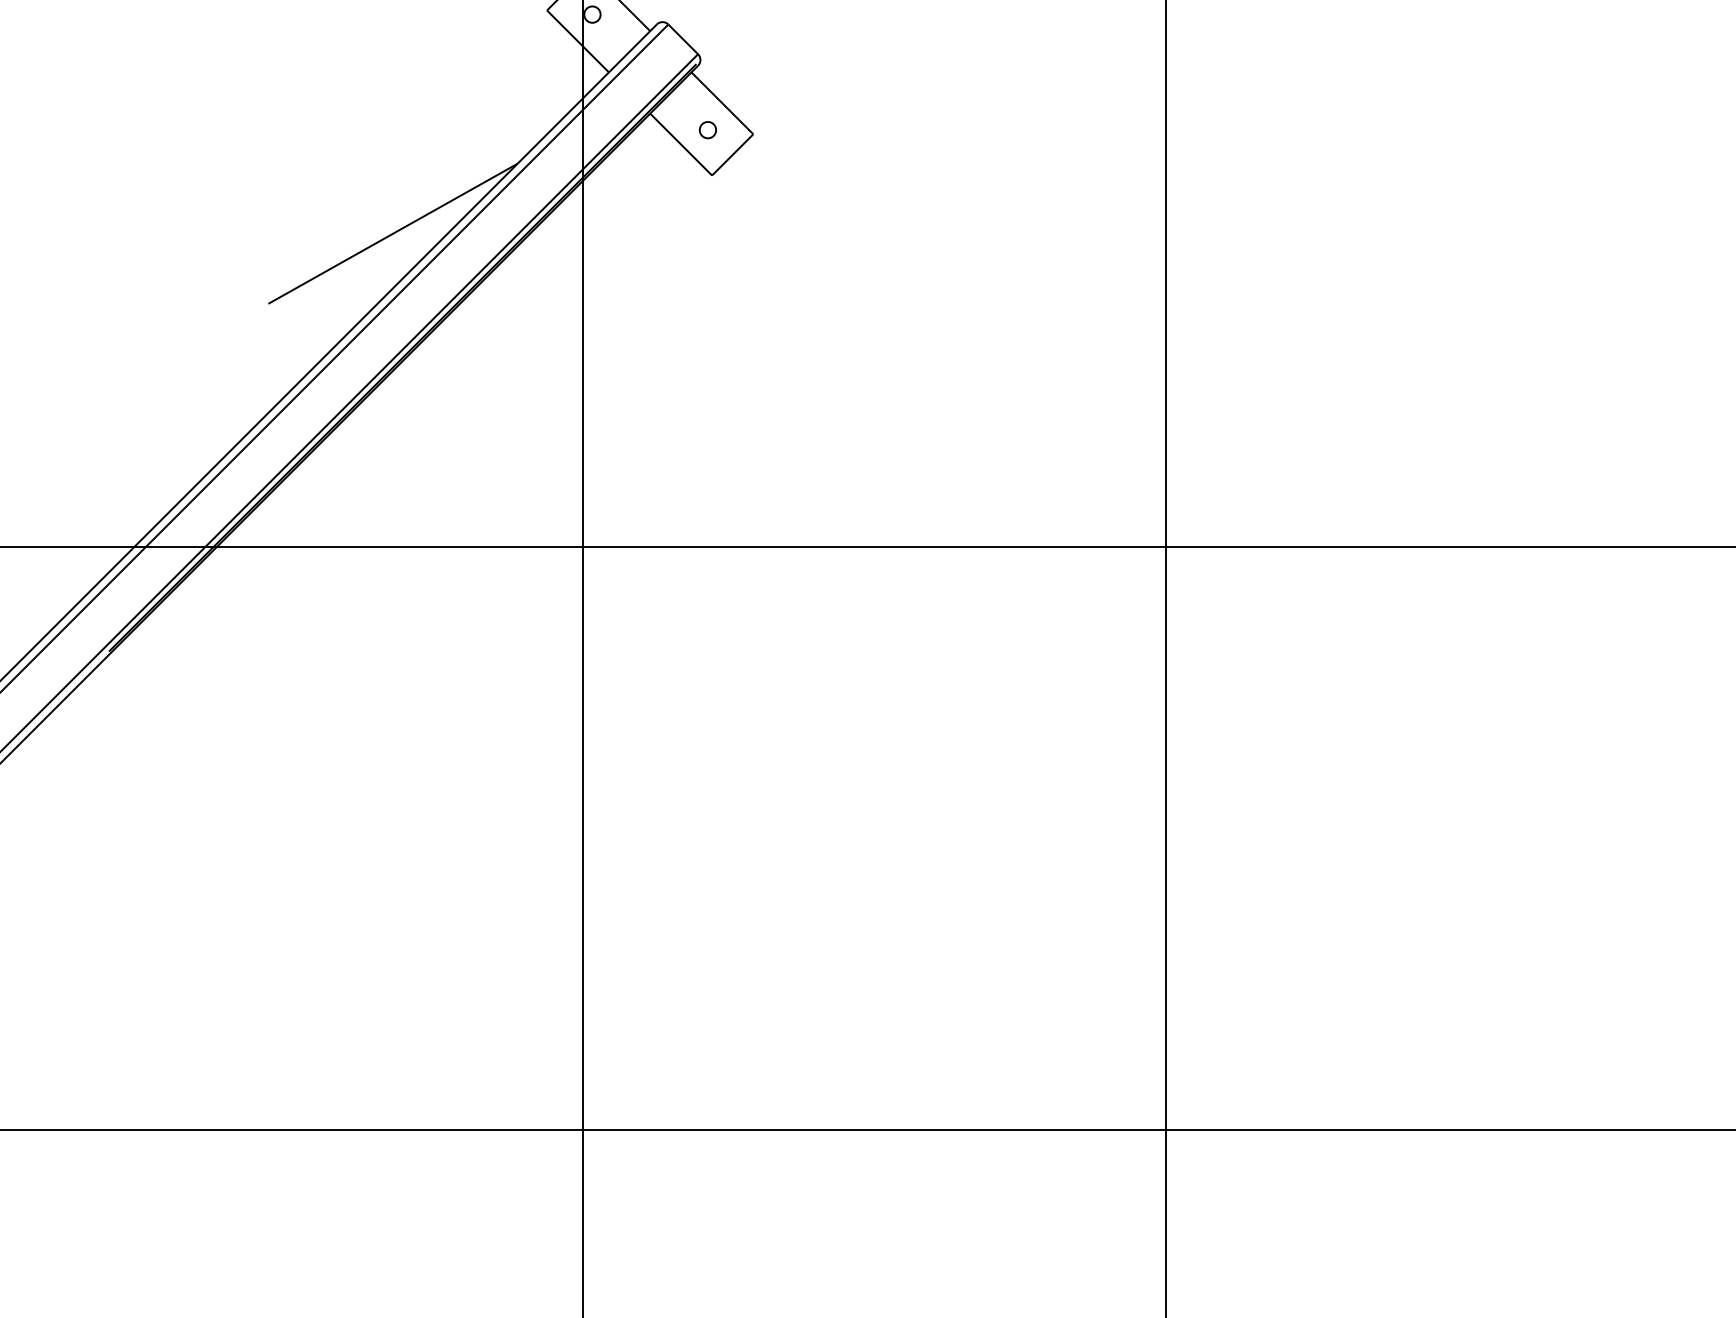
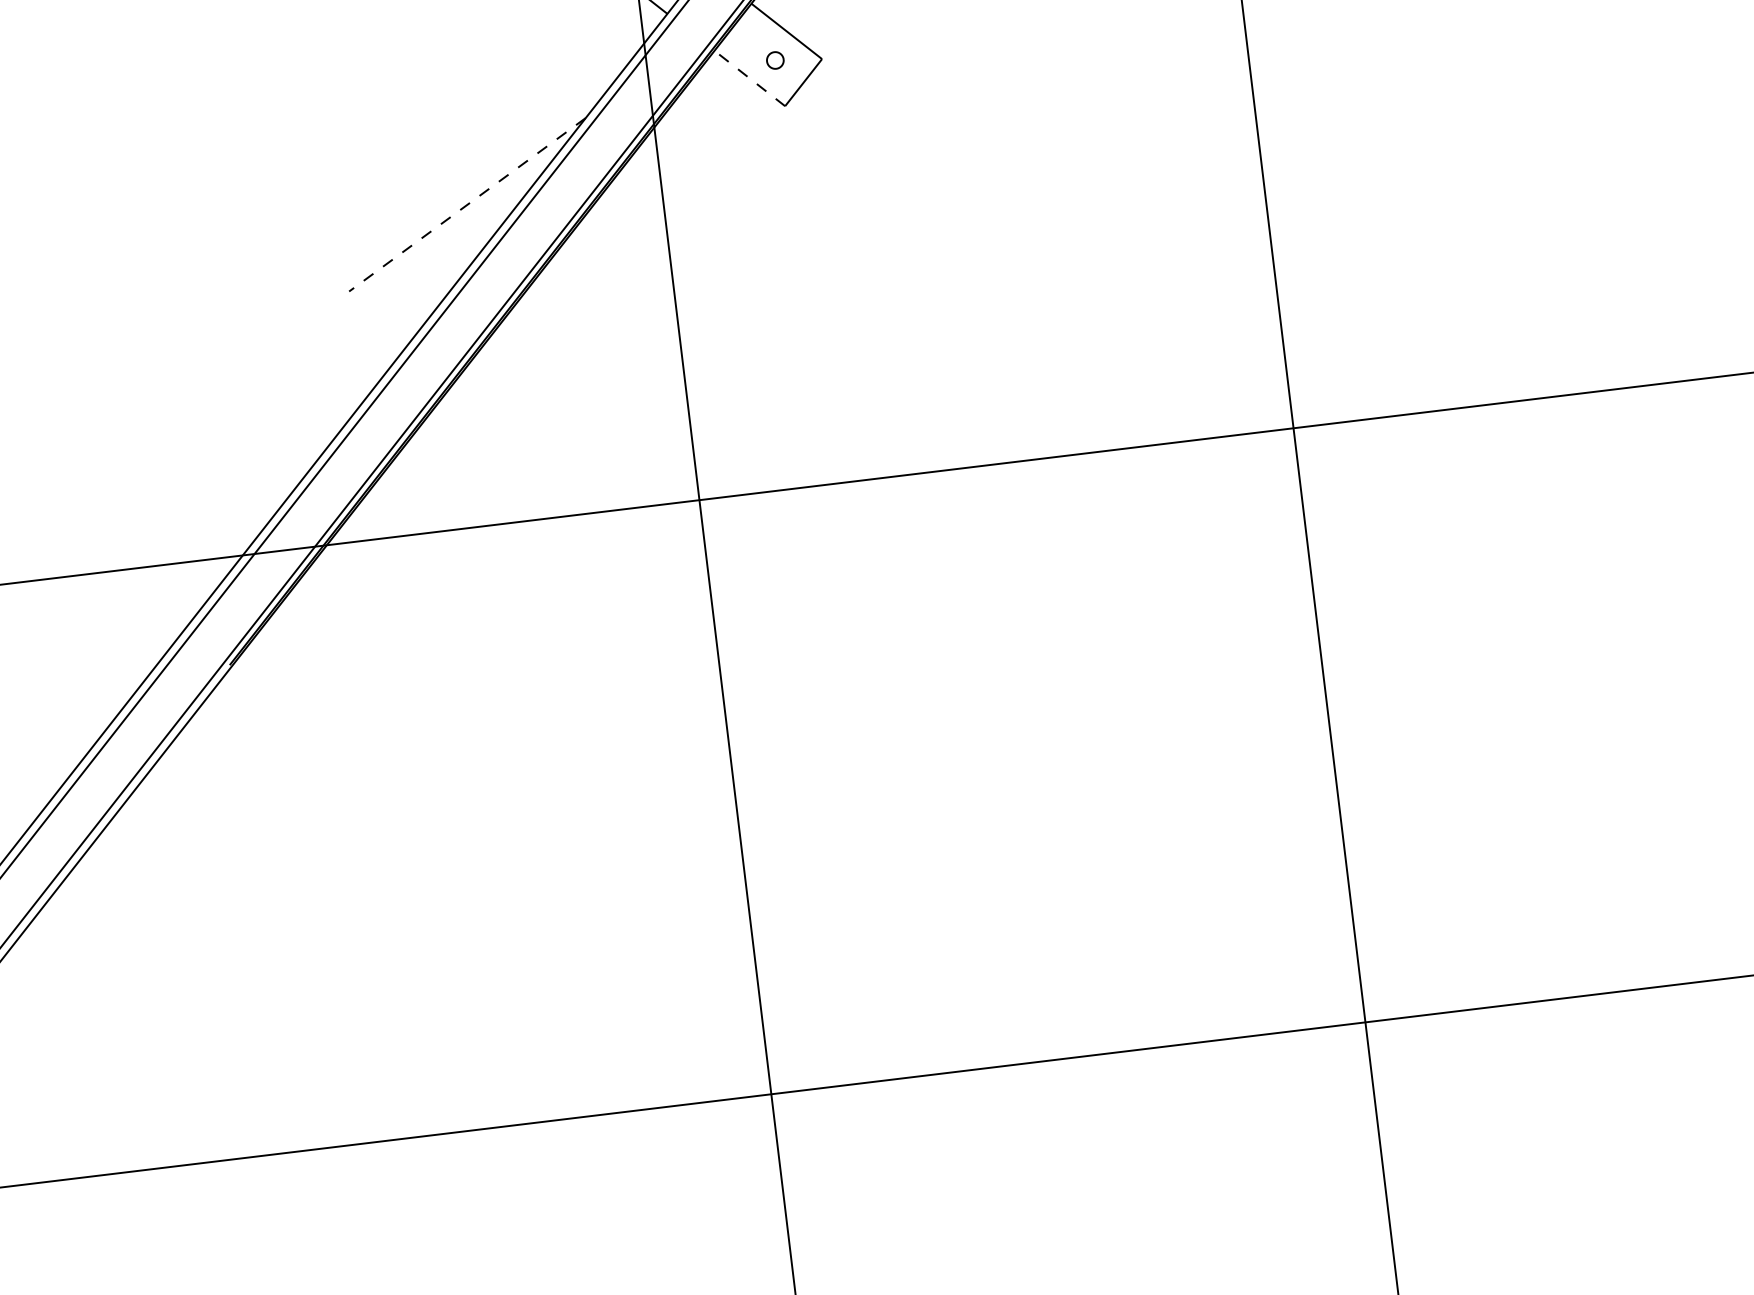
line: (681, 144) -> (750, 78), solid -> dashed
line: (392, 234) -> (467, 205), solid -> dashed

